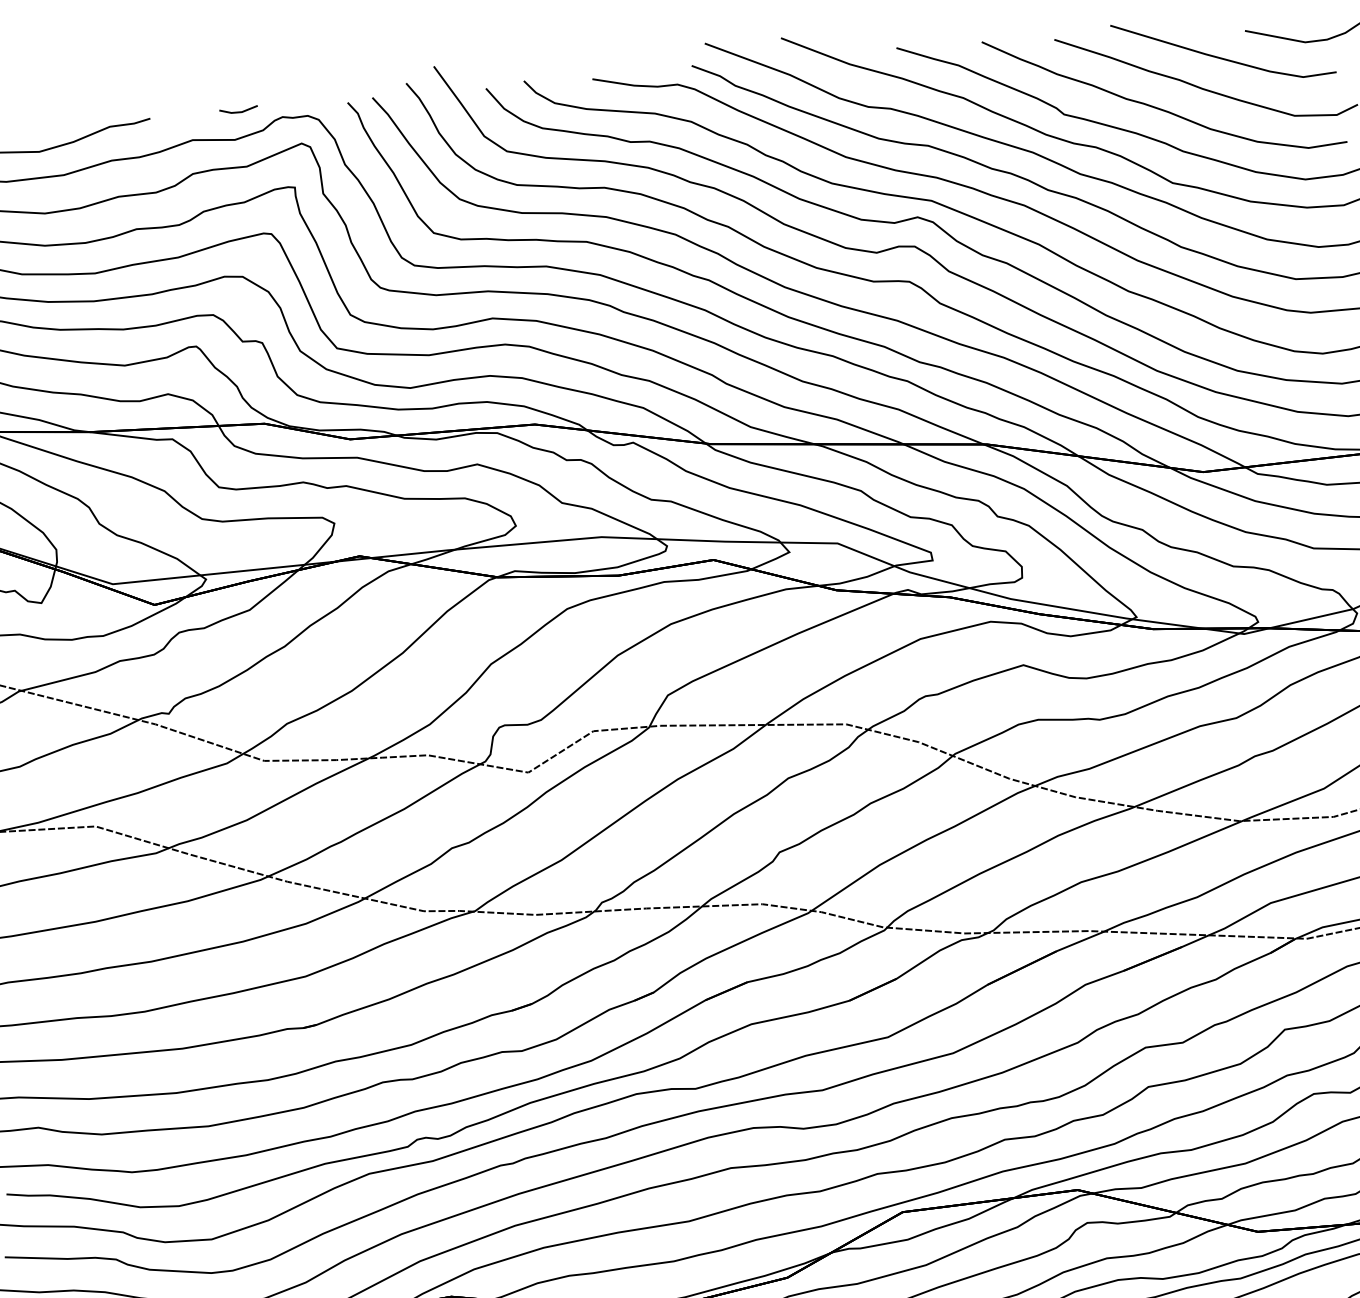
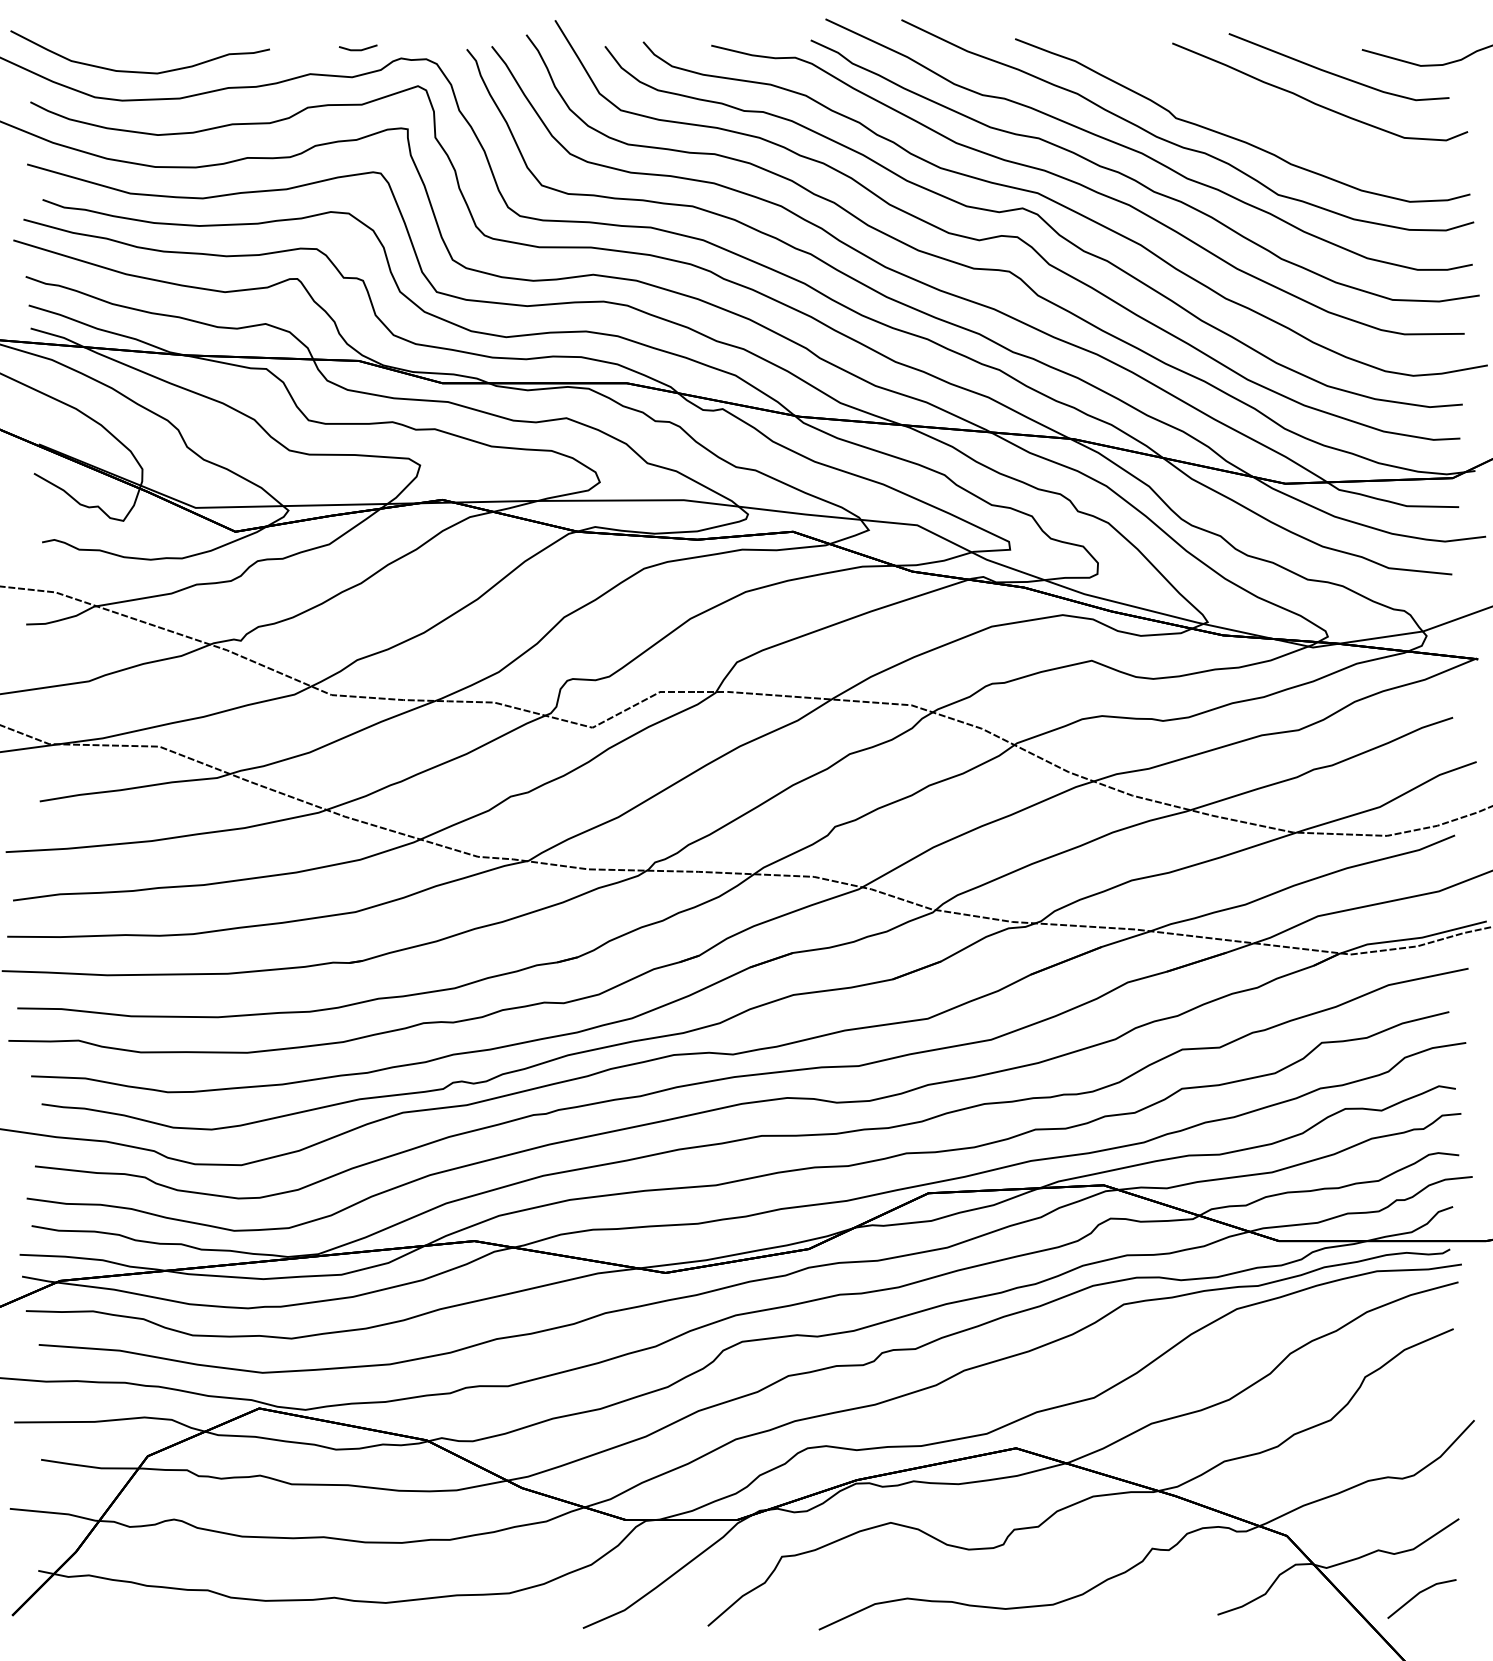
curve: (1157, 107) -> (1269, 118), removed

